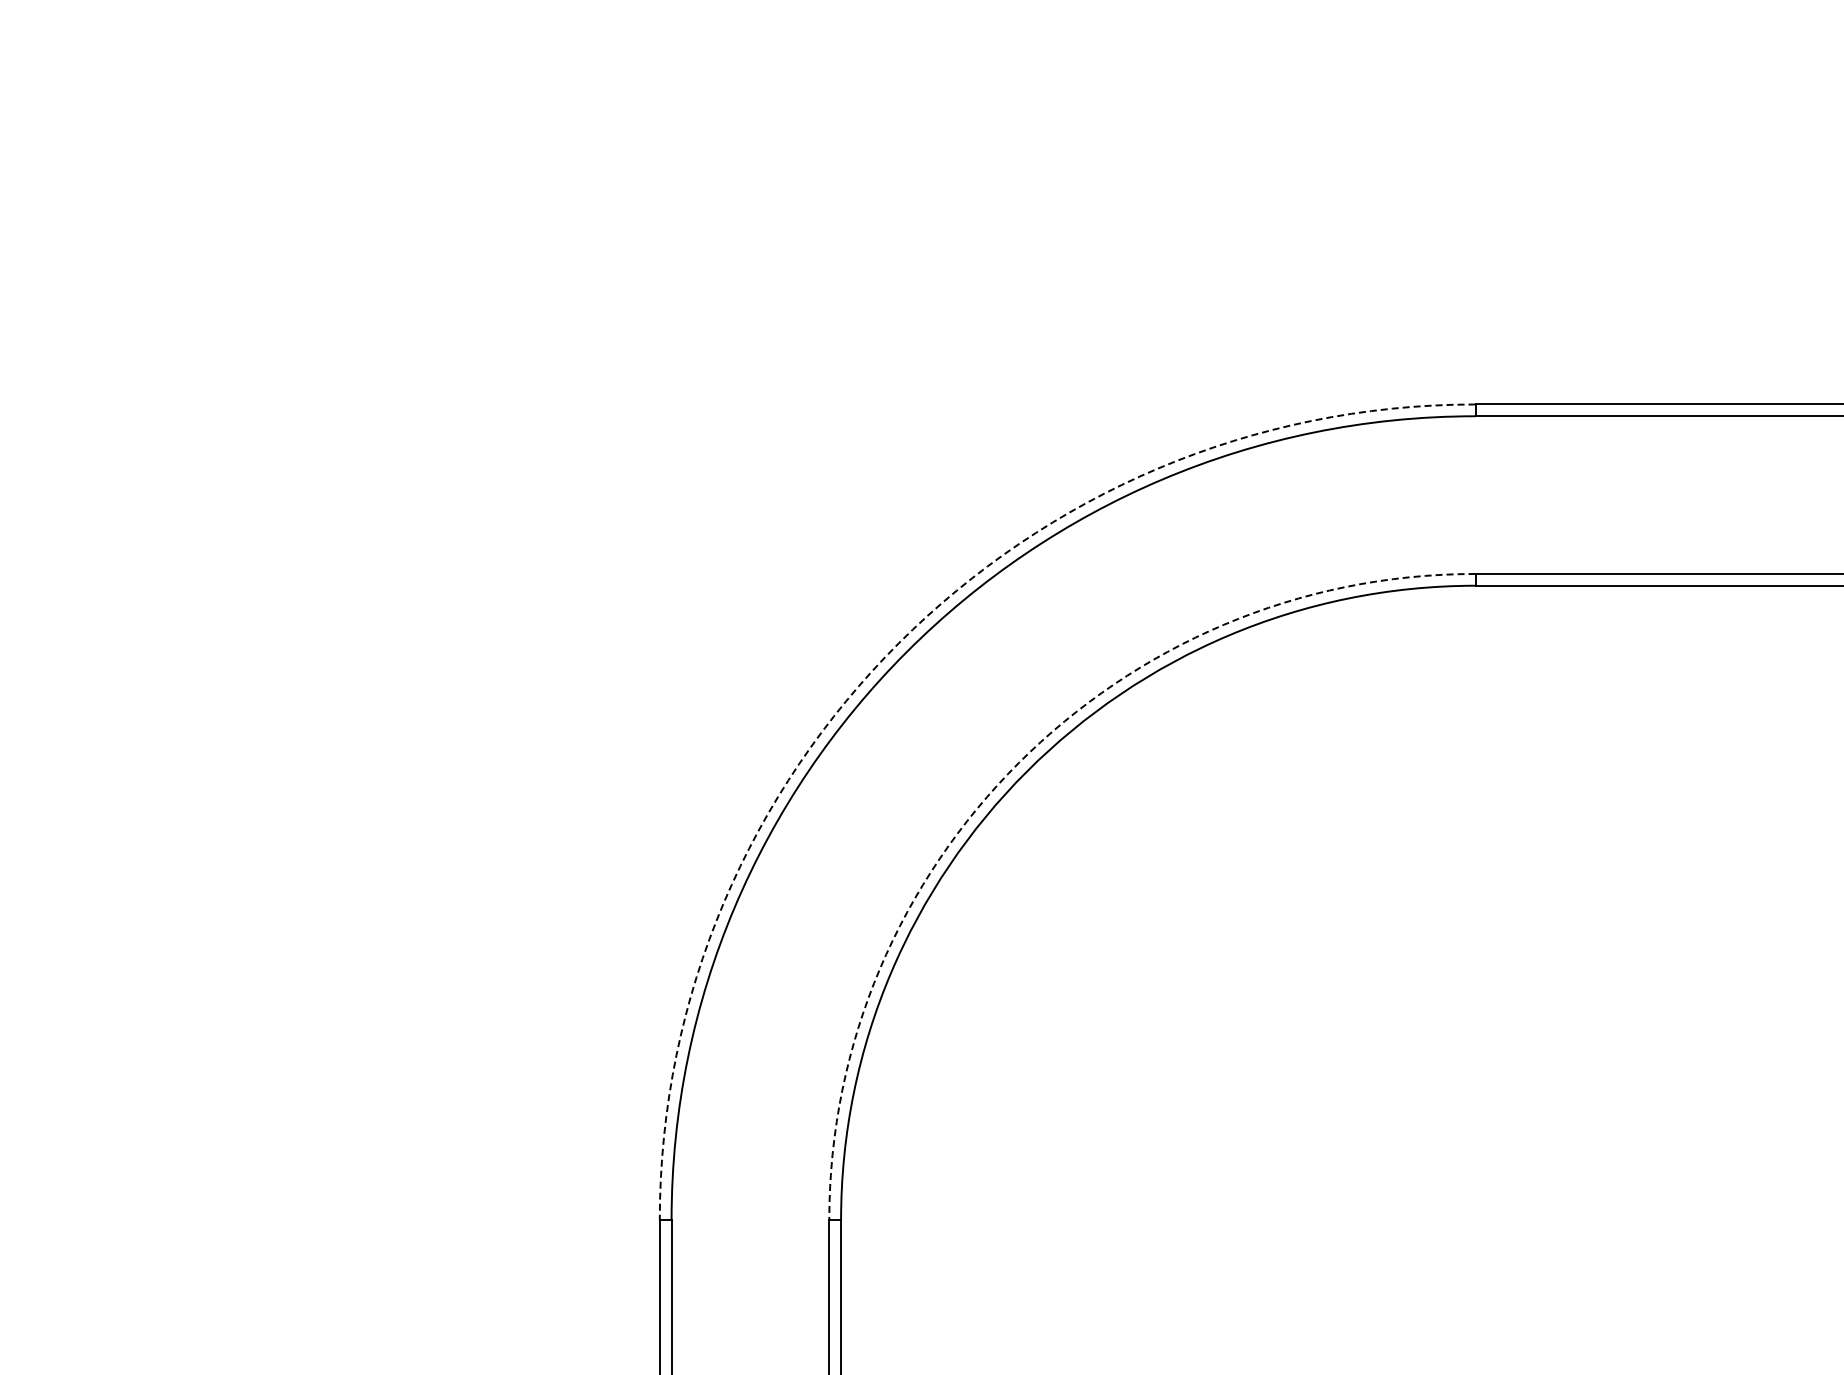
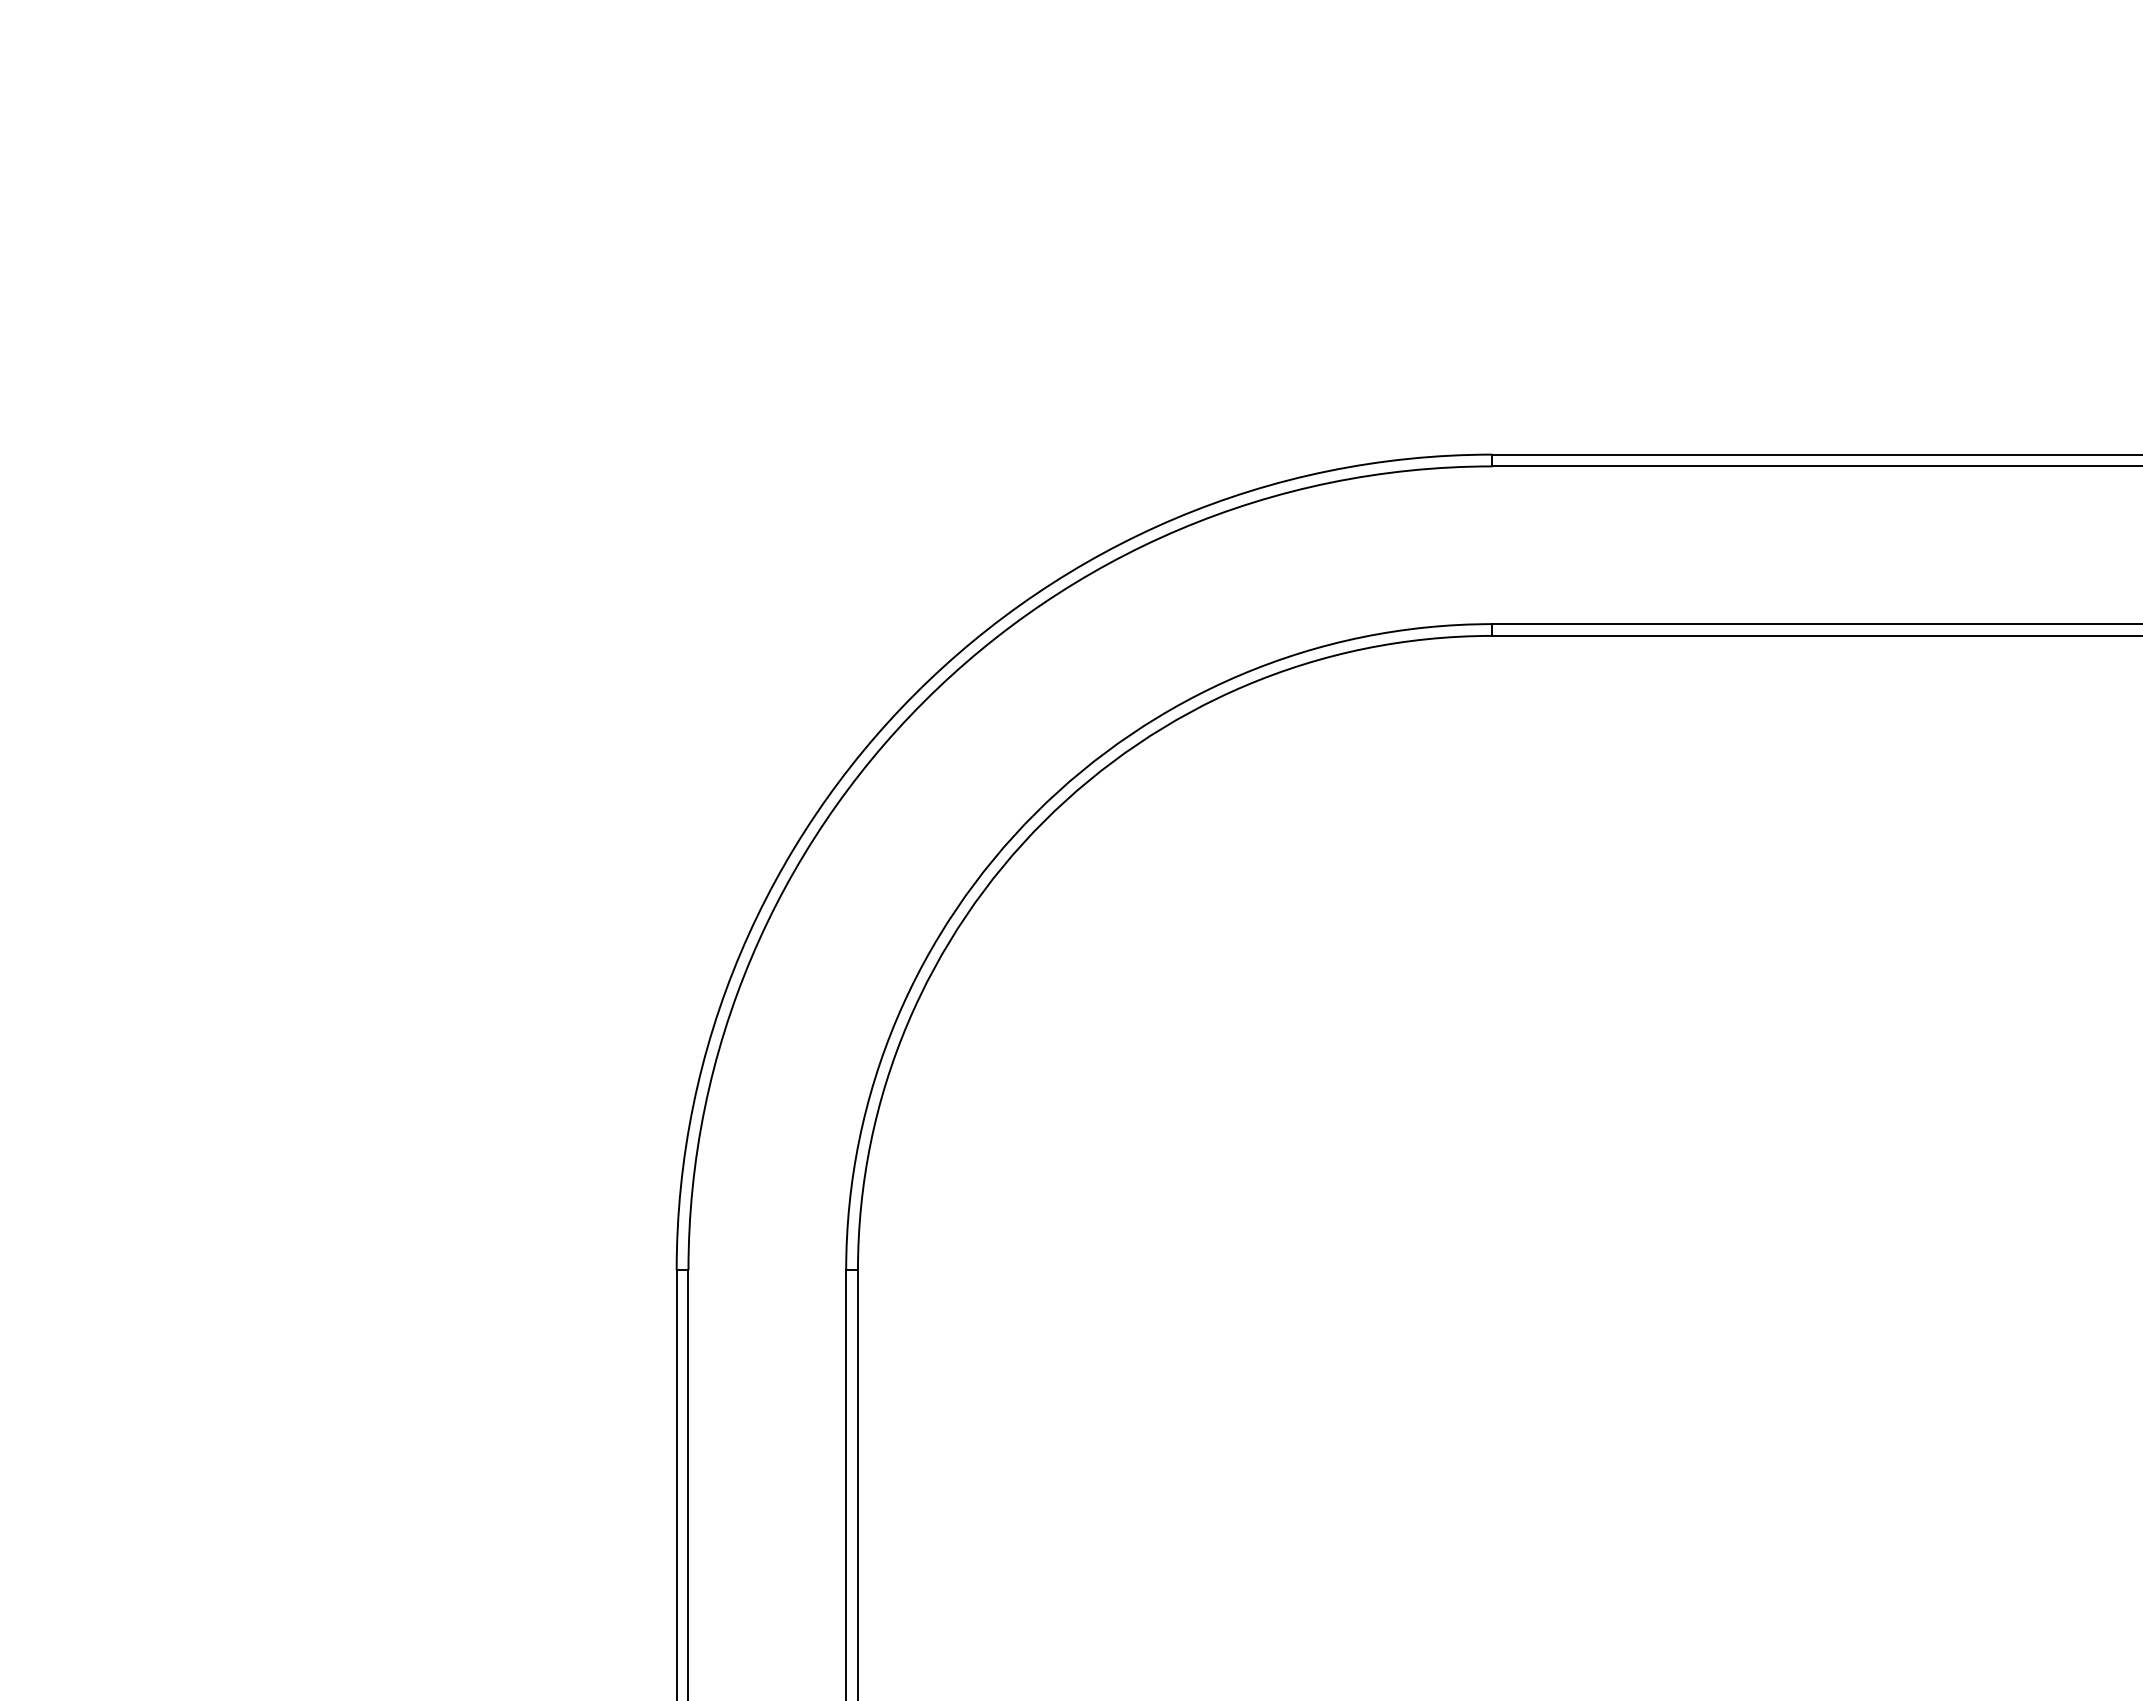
arc: (898, 643) -> (915, 693), dashed -> solid
arc: (1018, 763) -> (1035, 813), dashed -> solid

